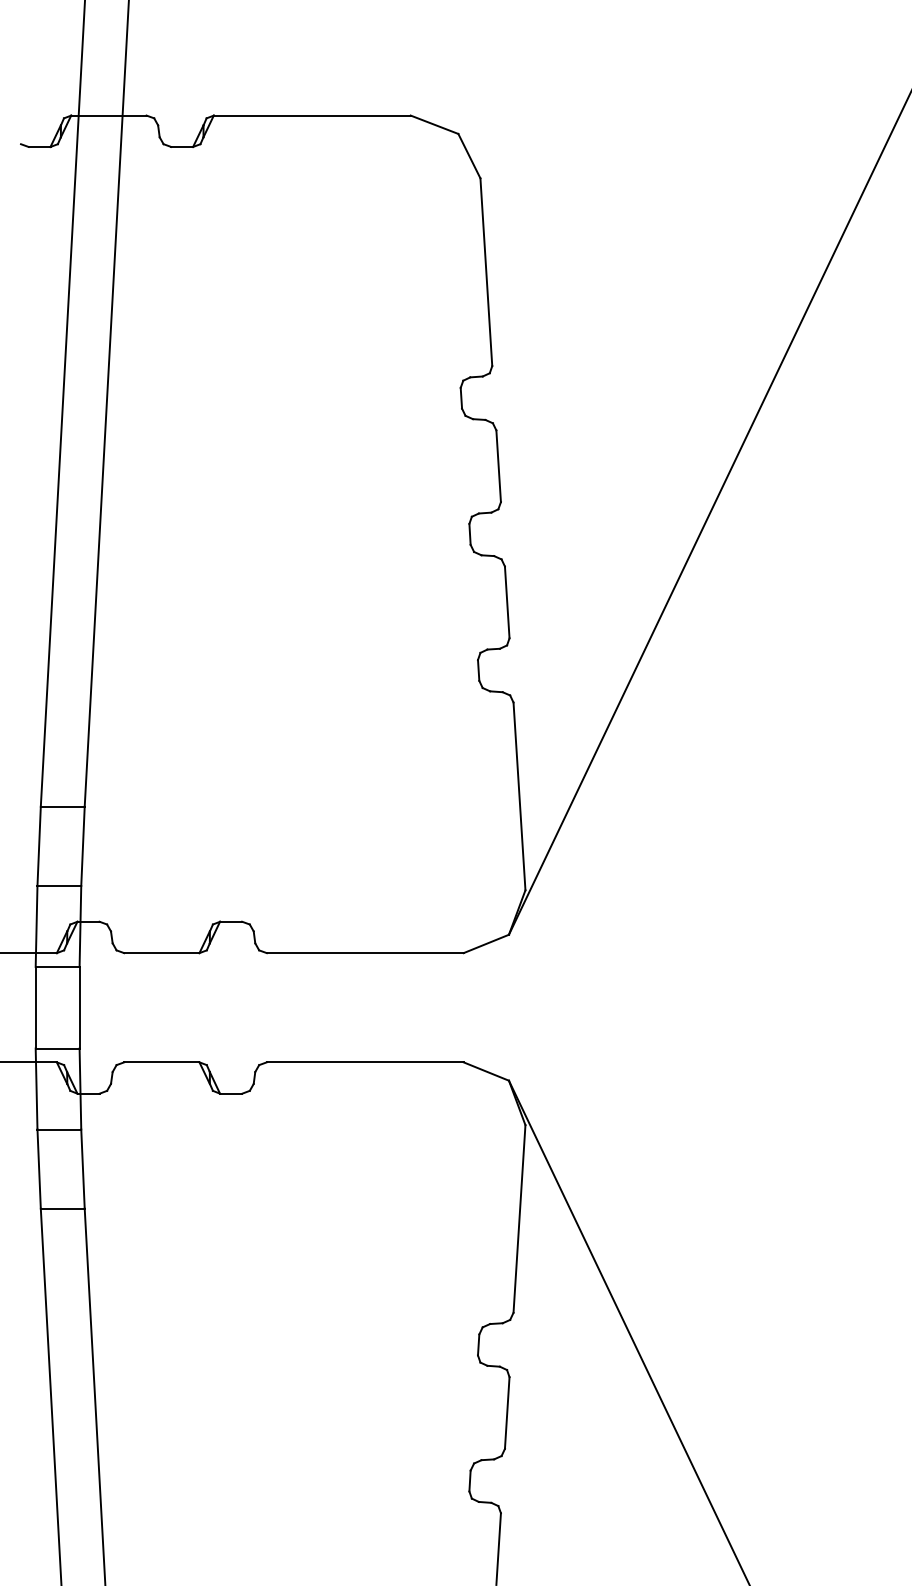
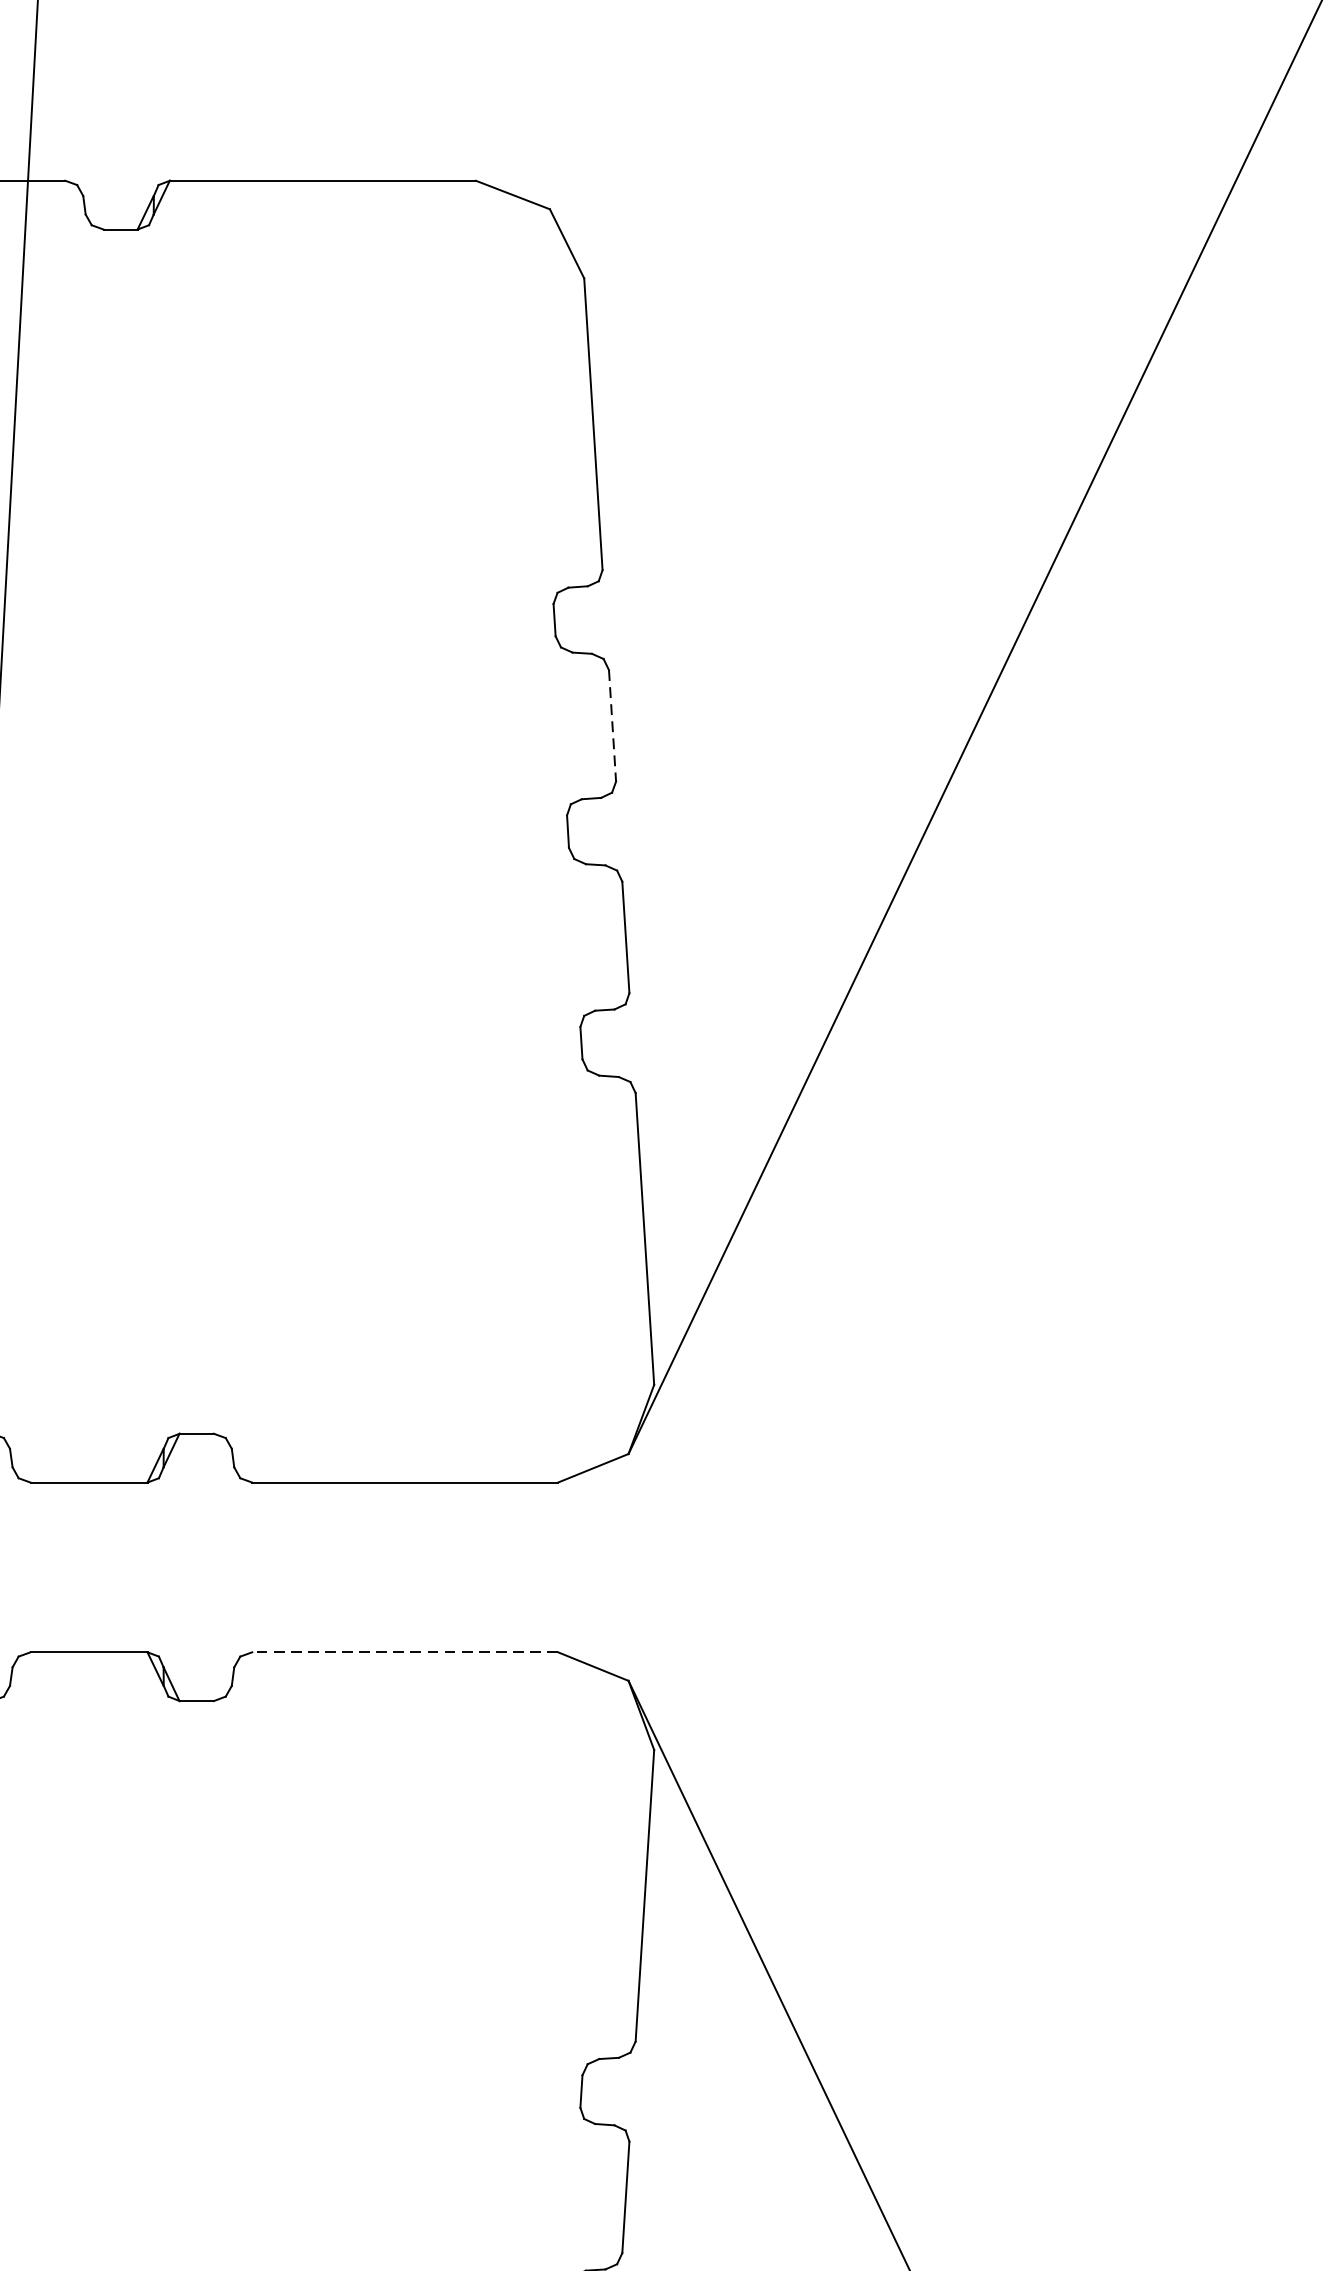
line: (498, 466) -> (612, 726), solid -> dashed
line: (364, 1062) -> (404, 1652), solid -> dashed

